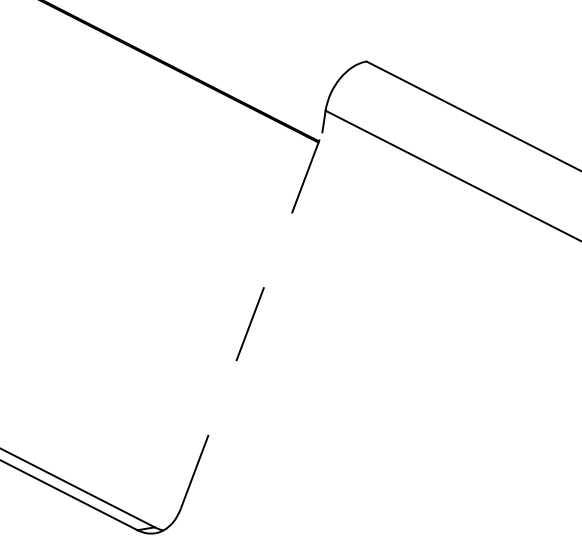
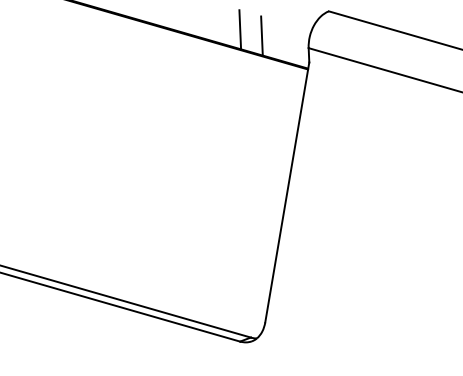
line: (228, 62) -> (240, 29), added
line: (258, 78) -> (261, 35), added
line: (251, 320) -> (287, 192), dashed -> solid

